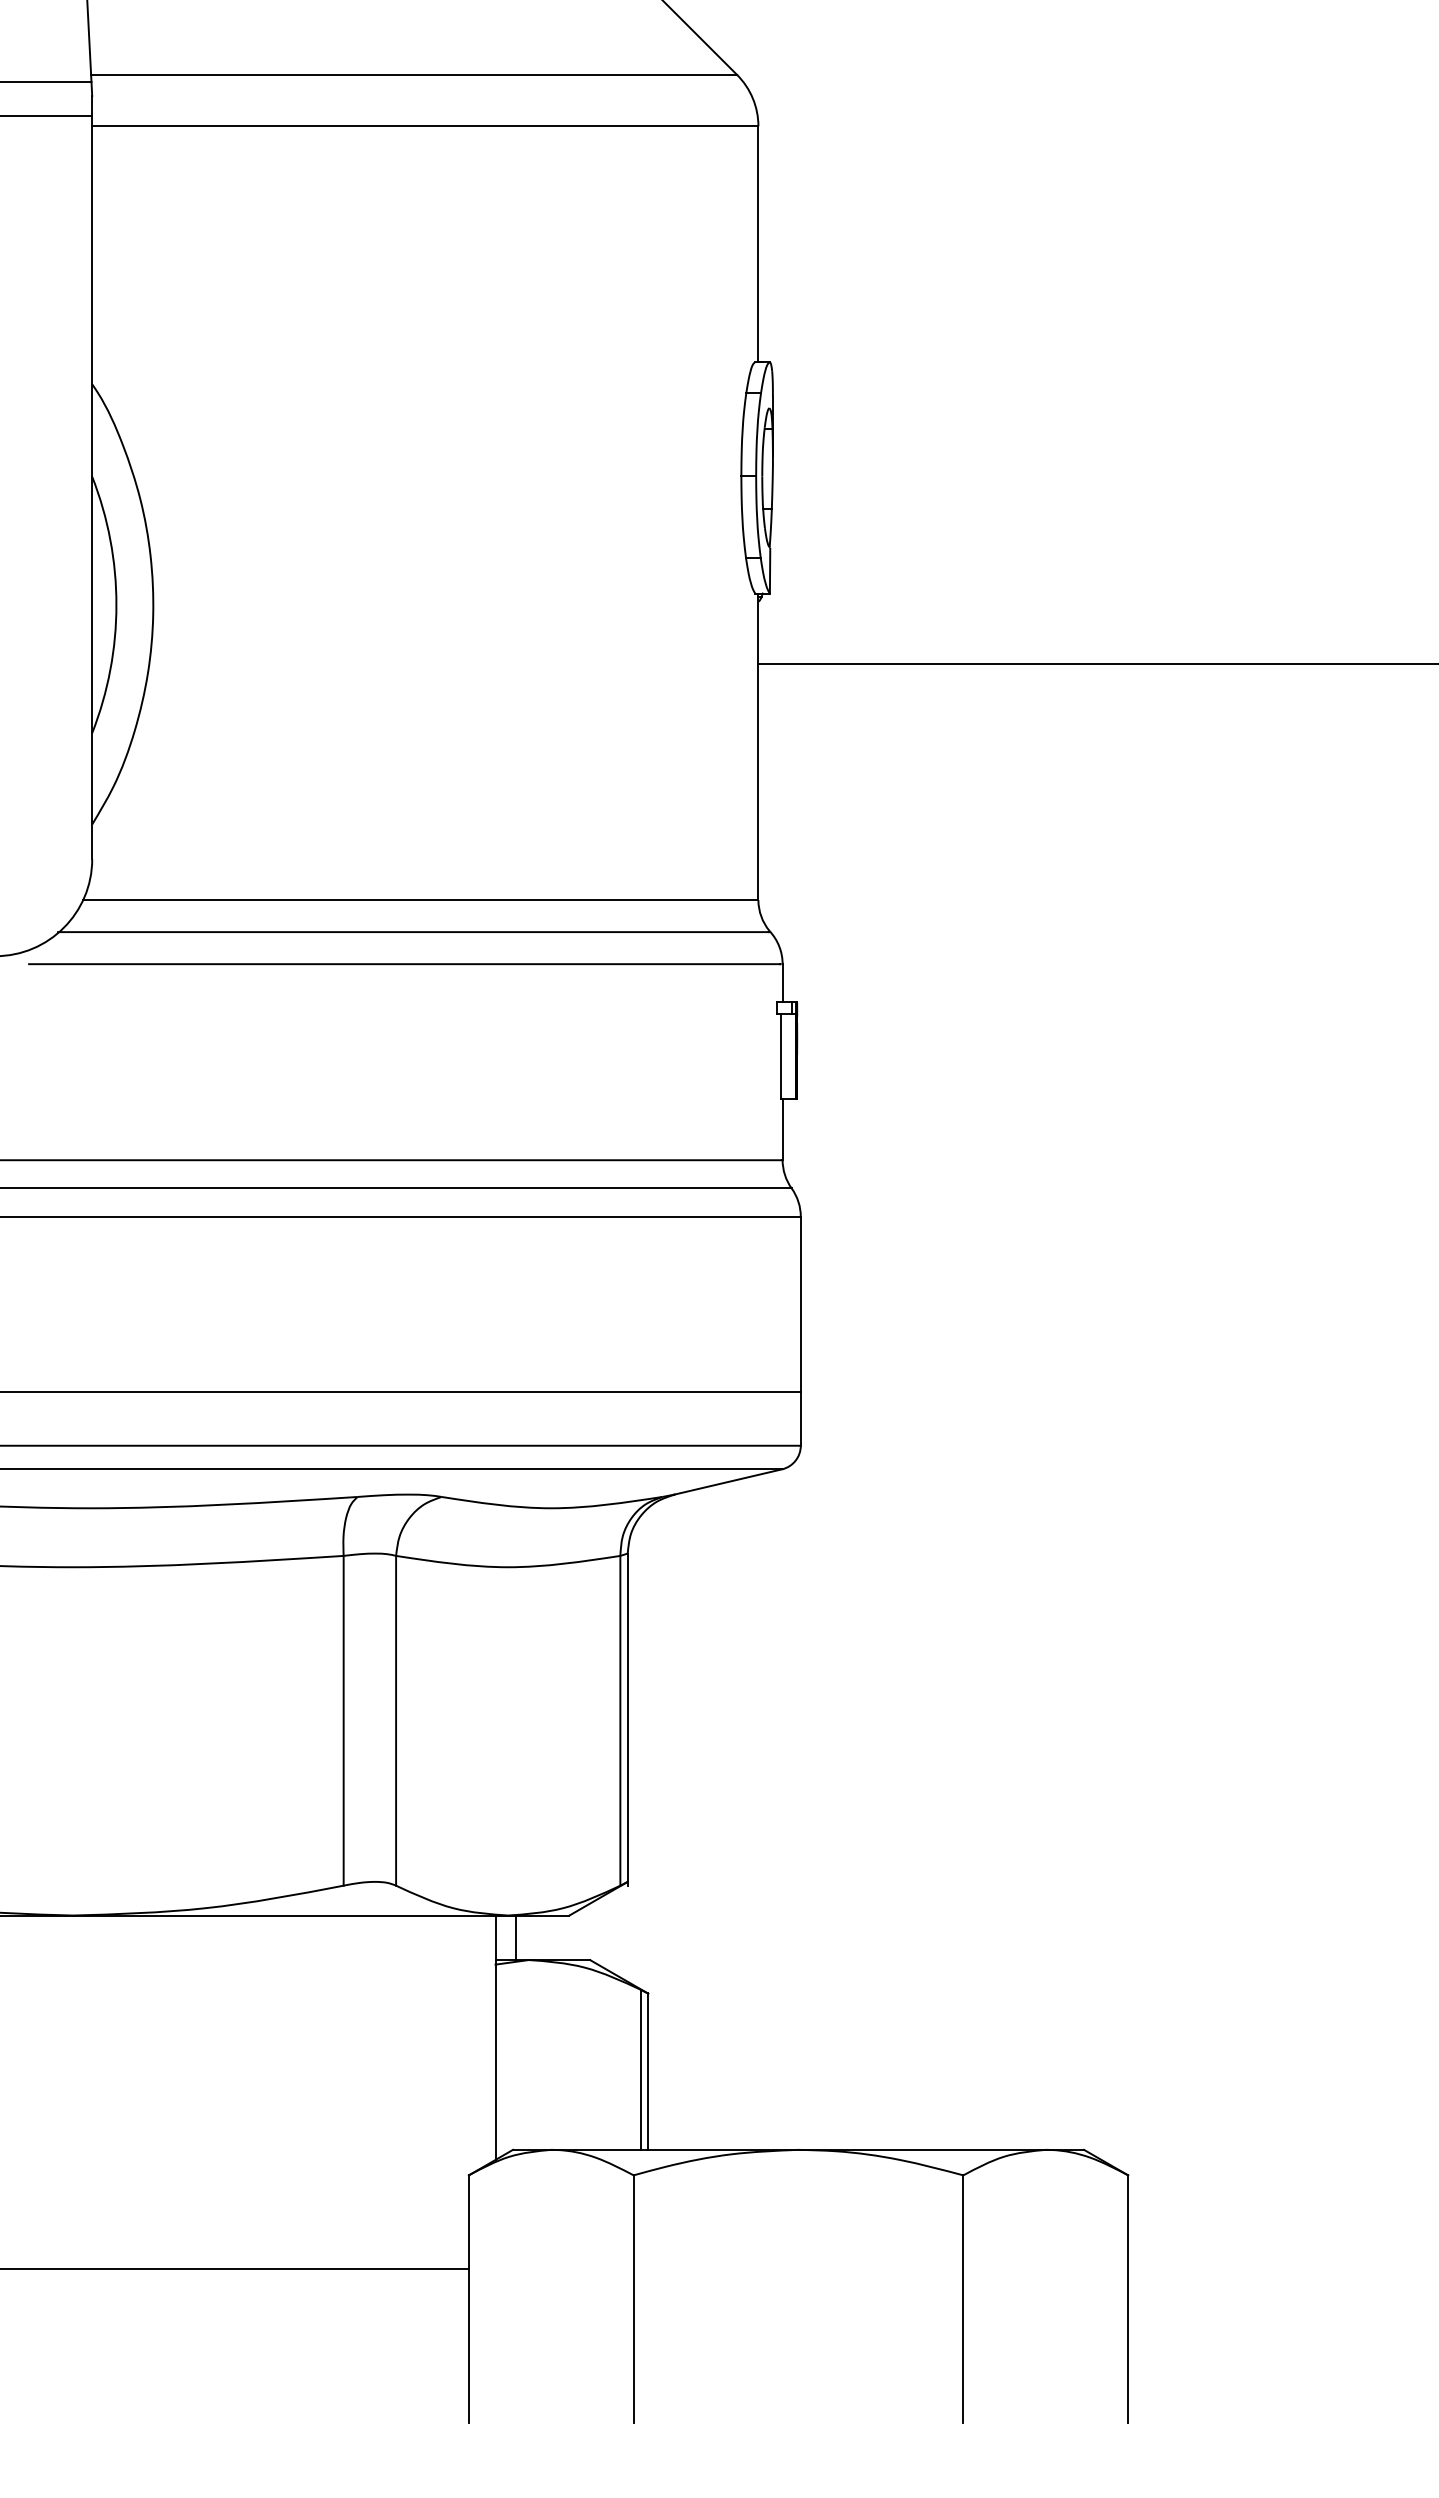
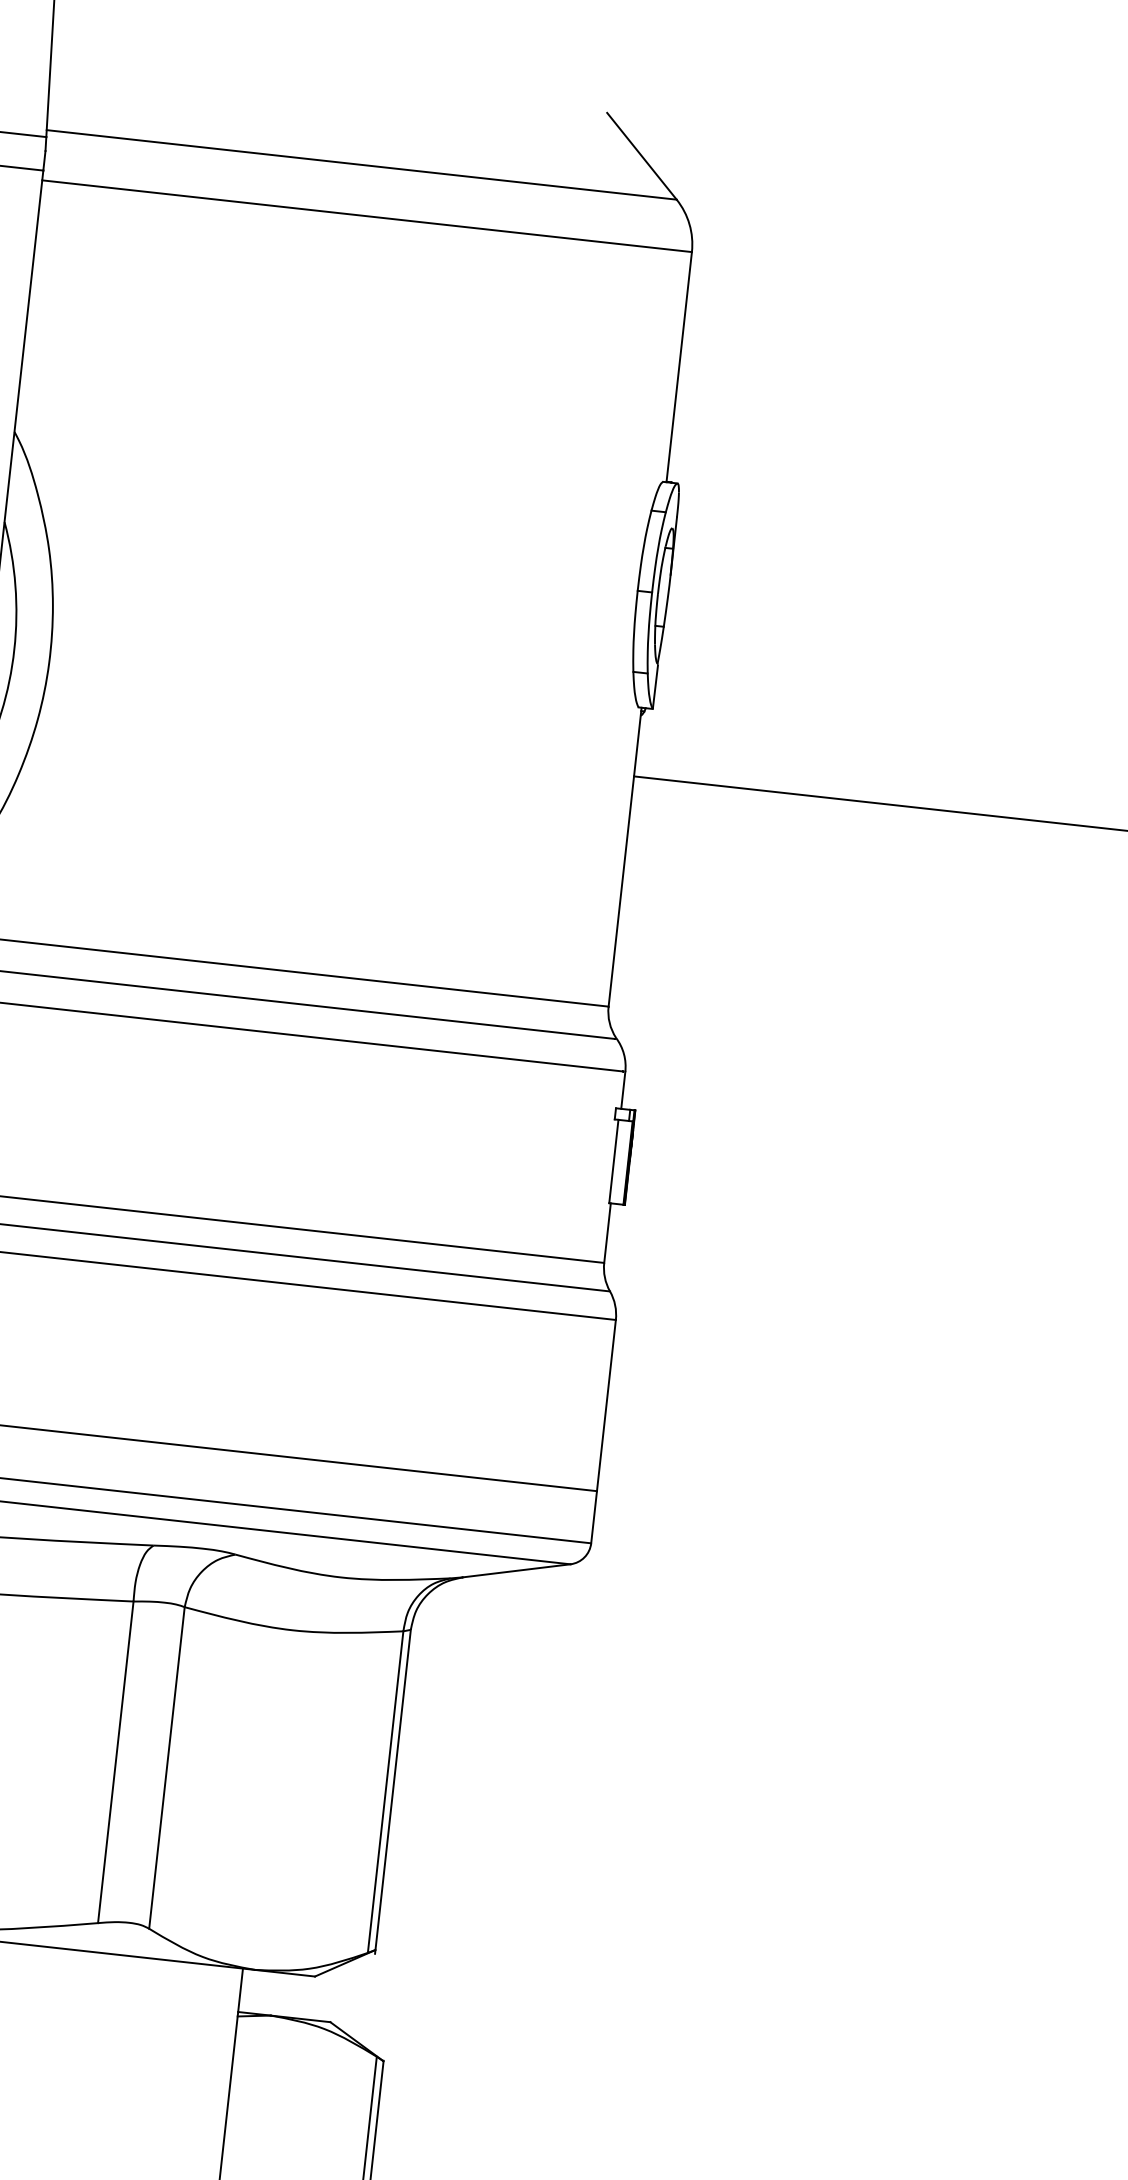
line: (516, 1937) -> (261, 1992), removed

